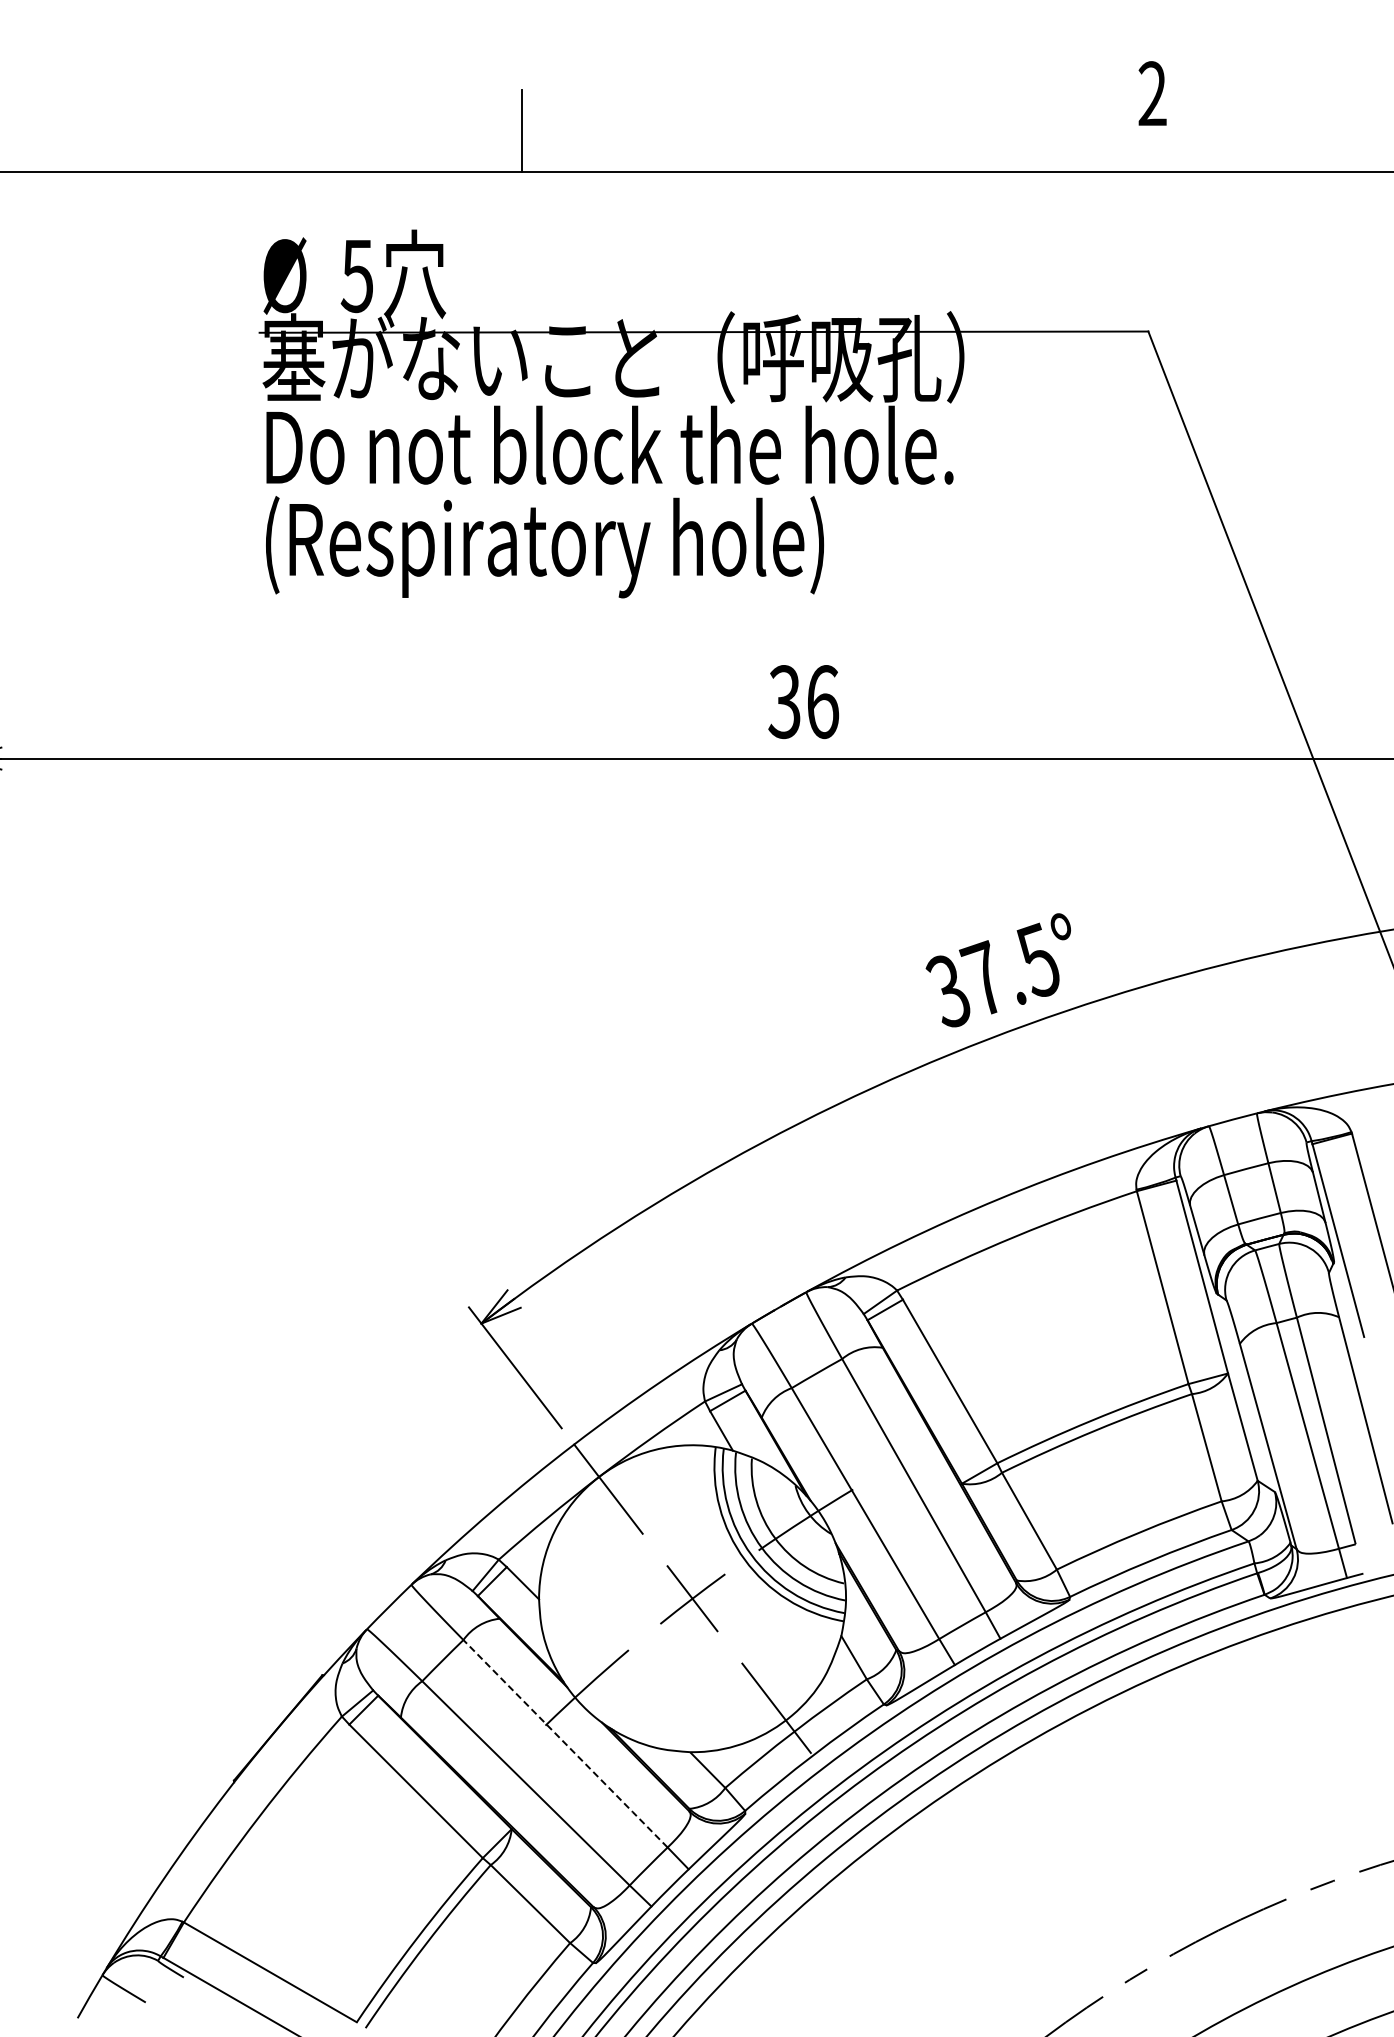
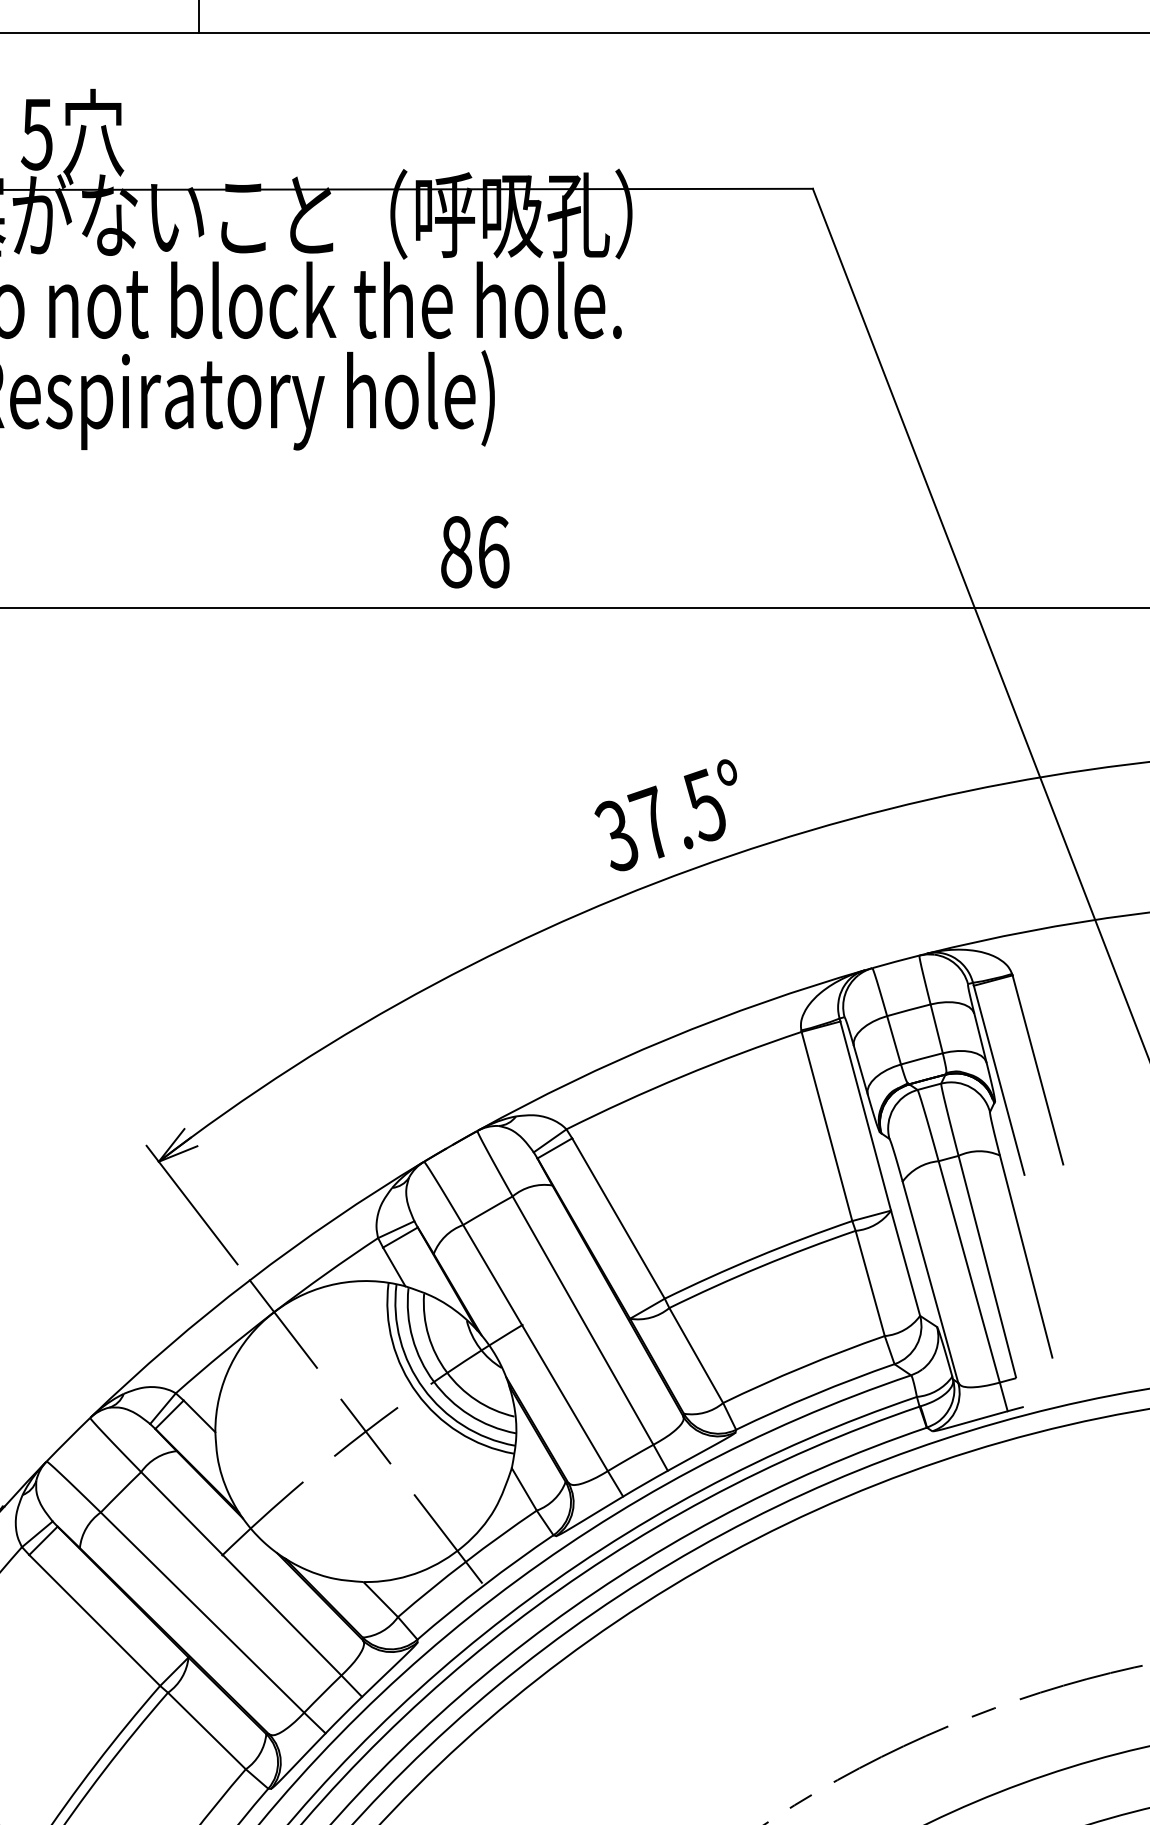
text: (784, 701) -> (456, 551), 36 -> 86
line: (565, 1743) -> (241, 1573), dashed -> solid

